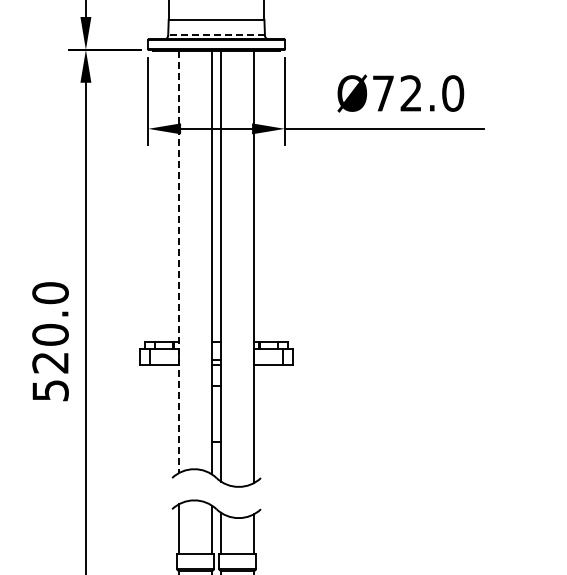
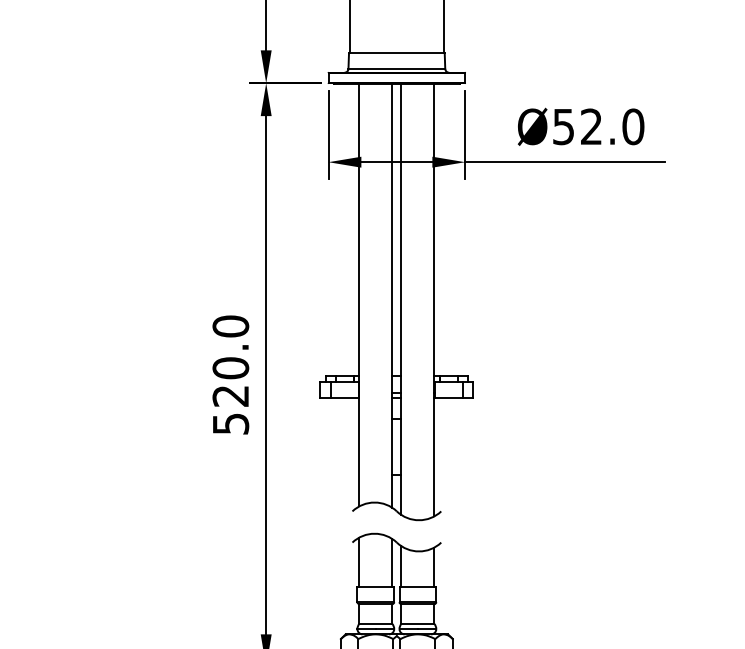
line: (216, 35) -> (396, 68), dashed -> solid
text: (383, 94) -> (563, 127), Ø72.0 -> Ø52.0
line: (179, 262) -> (359, 295), dashed -> solid

